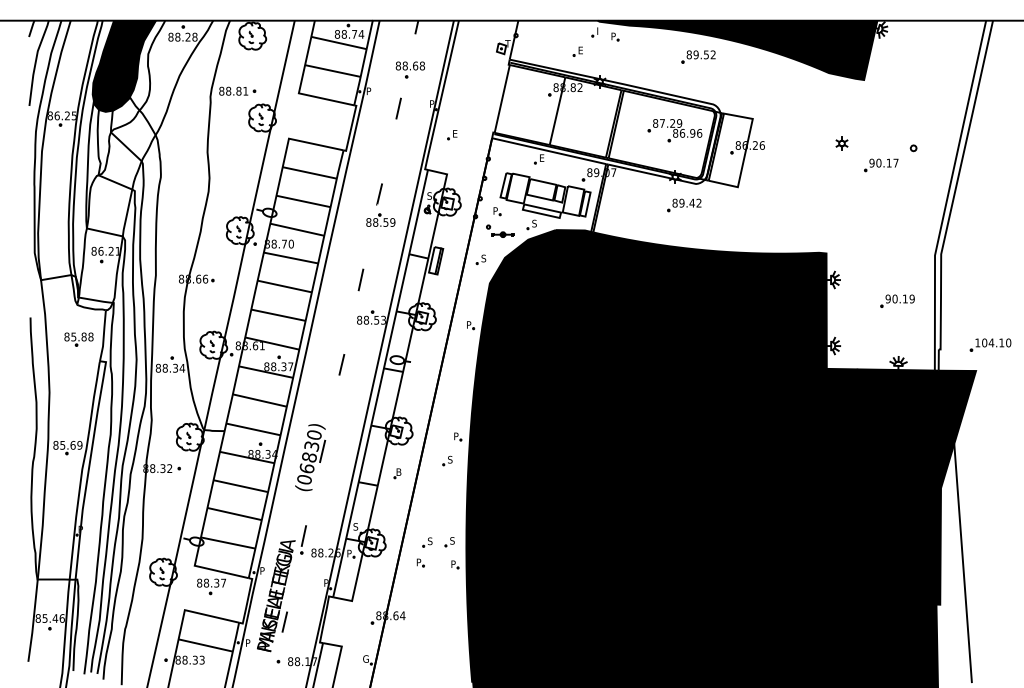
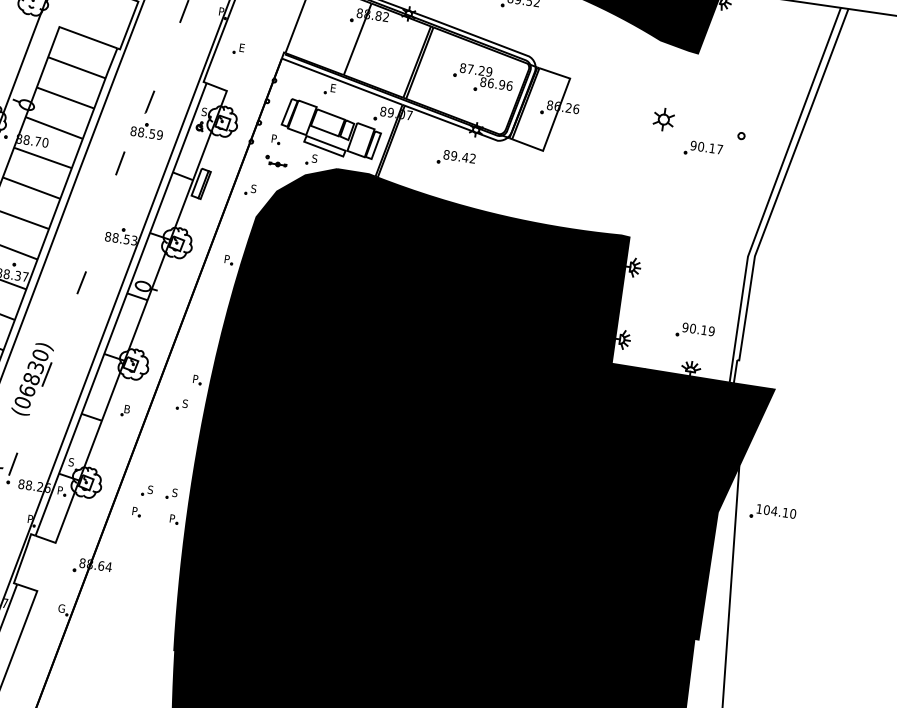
part: (841, 143) -> (663, 119), size x1.6
part: (684, 205) -> (456, 158), moved
part: (500, 230) -> (276, 160), size x0.7
line: (360, 279) -> (119, 162), moved
part: (897, 300) -> (695, 330), moved
part: (990, 344) -> (773, 512), moved

